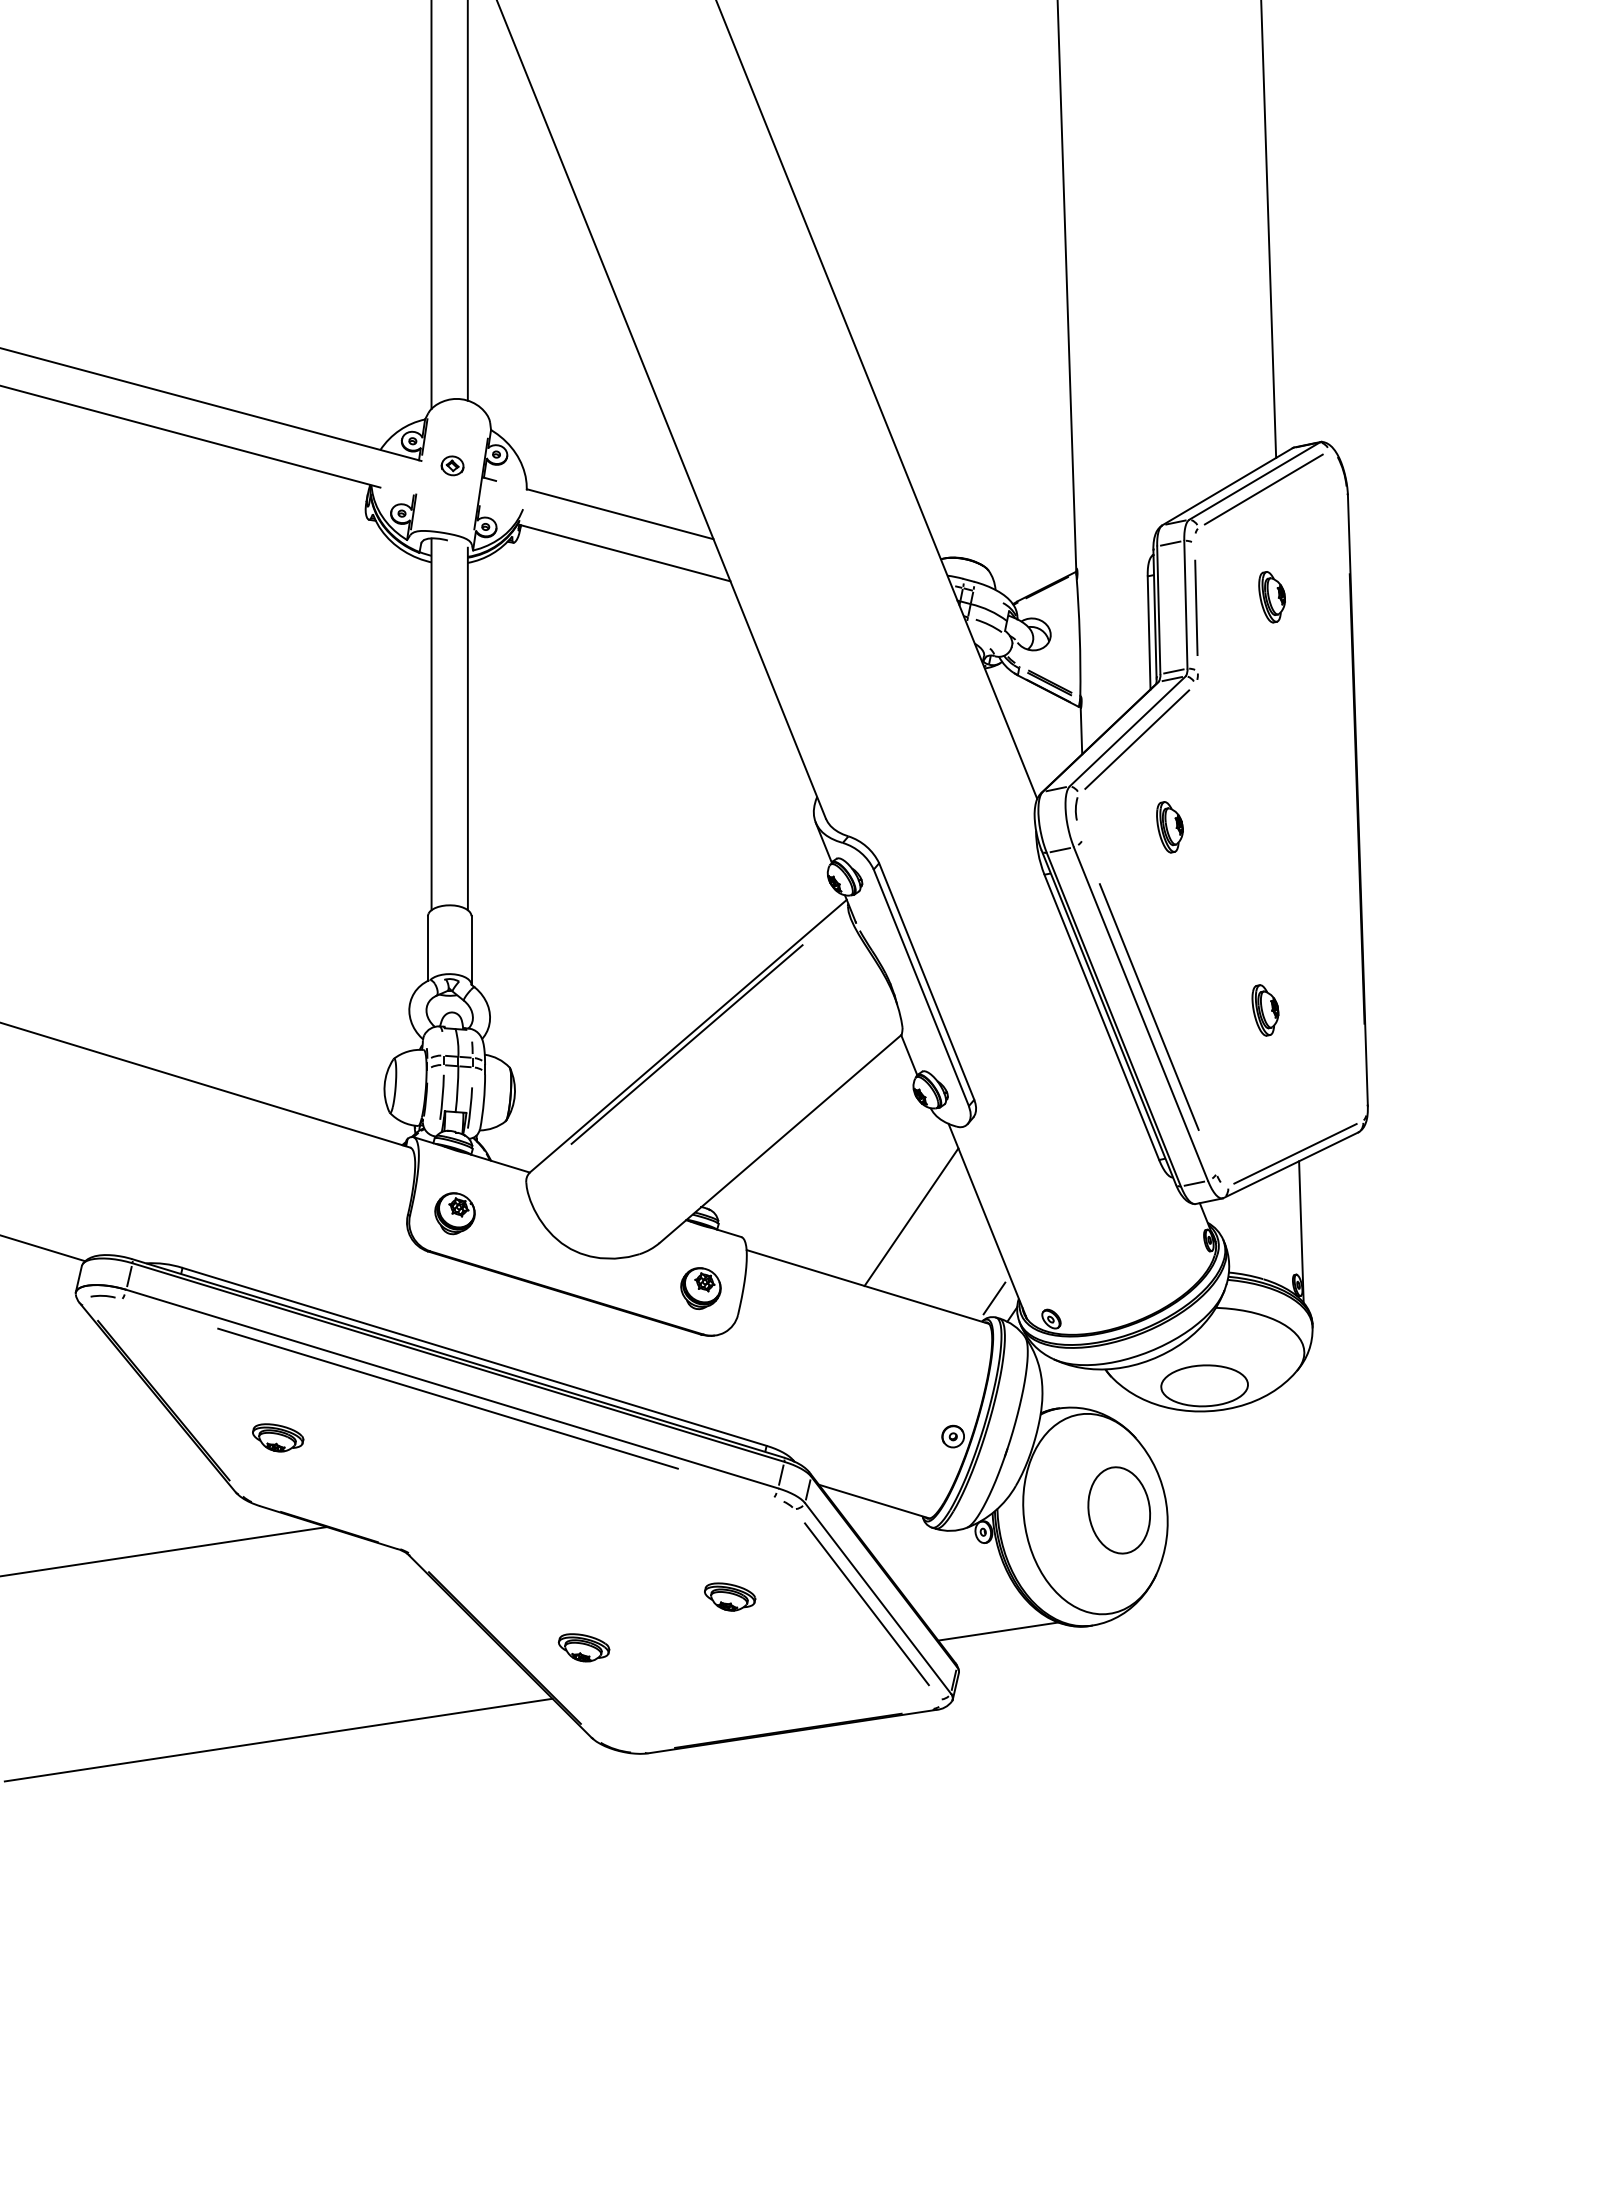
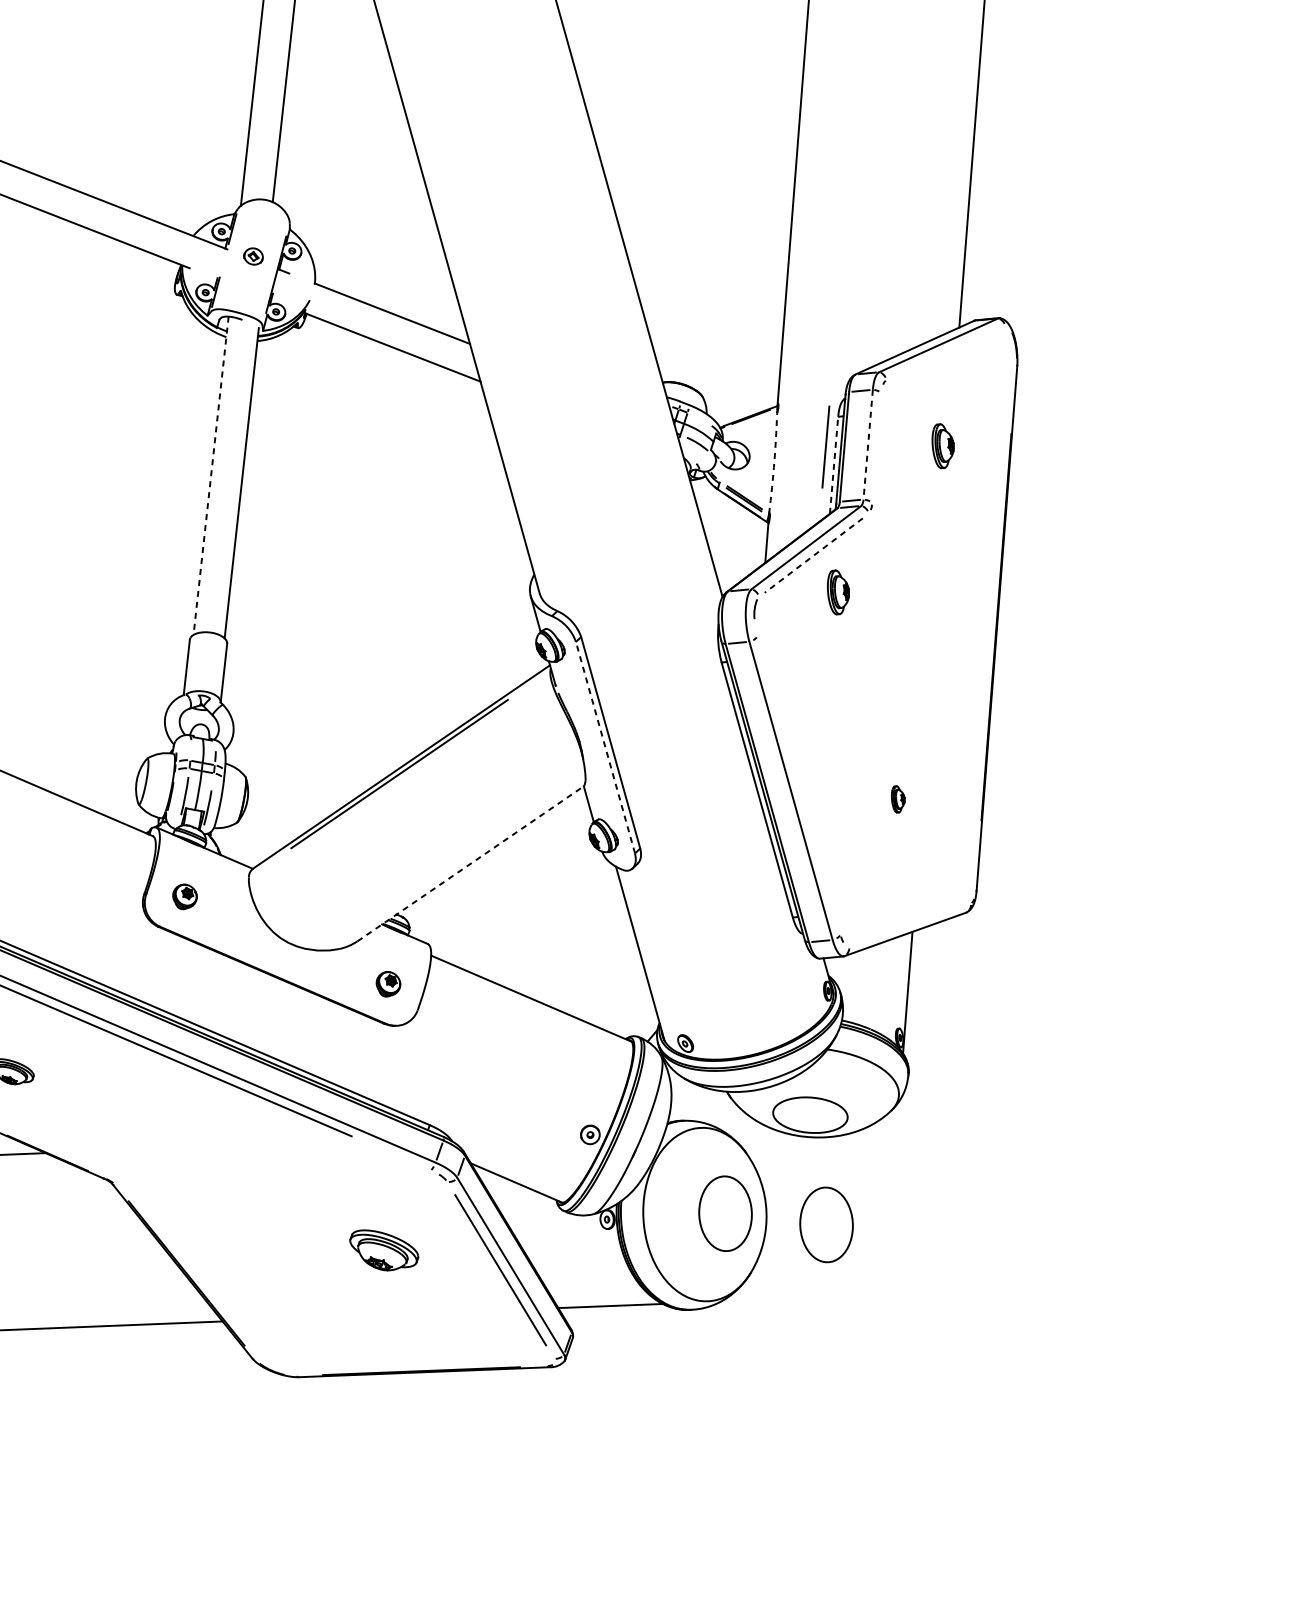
line: (1263, 489) -> (945, 353), removed
line: (1185, 604) -> (867, 444), solid -> dashed
line: (1196, 607) -> (826, 446), moved
line: (1149, 632) -> (834, 465), solid -> dashed
arc: (1079, 635) -> (774, 460), solid -> dashed
line: (431, 724) -> (211, 475), solid -> dashed
line: (1137, 739) -> (814, 555), solid -> dashed
part: (1169, 827) -> (837, 592), moved
line: (921, 987) -> (605, 747), solid -> dashed
line: (1148, 1006) -> (798, 785), removed
part: (1265, 1010) -> (898, 799), size x0.6
line: (780, 1138) -> (470, 863), solid -> dashed
line: (1295, 1153) -> (910, 924), removed
part: (454, 1213) -> (184, 896), size x0.7
line: (911, 1216) -> (575, 942), removed
part: (700, 1288) -> (388, 984), size x0.7
line: (994, 1298) -> (638, 1020), removed
part: (1237, 1510) -> (826, 1225), added
part: (730, 1596) -> (384, 1250), size x1.6
part: (583, 1647) -> (253, 1280), removed

